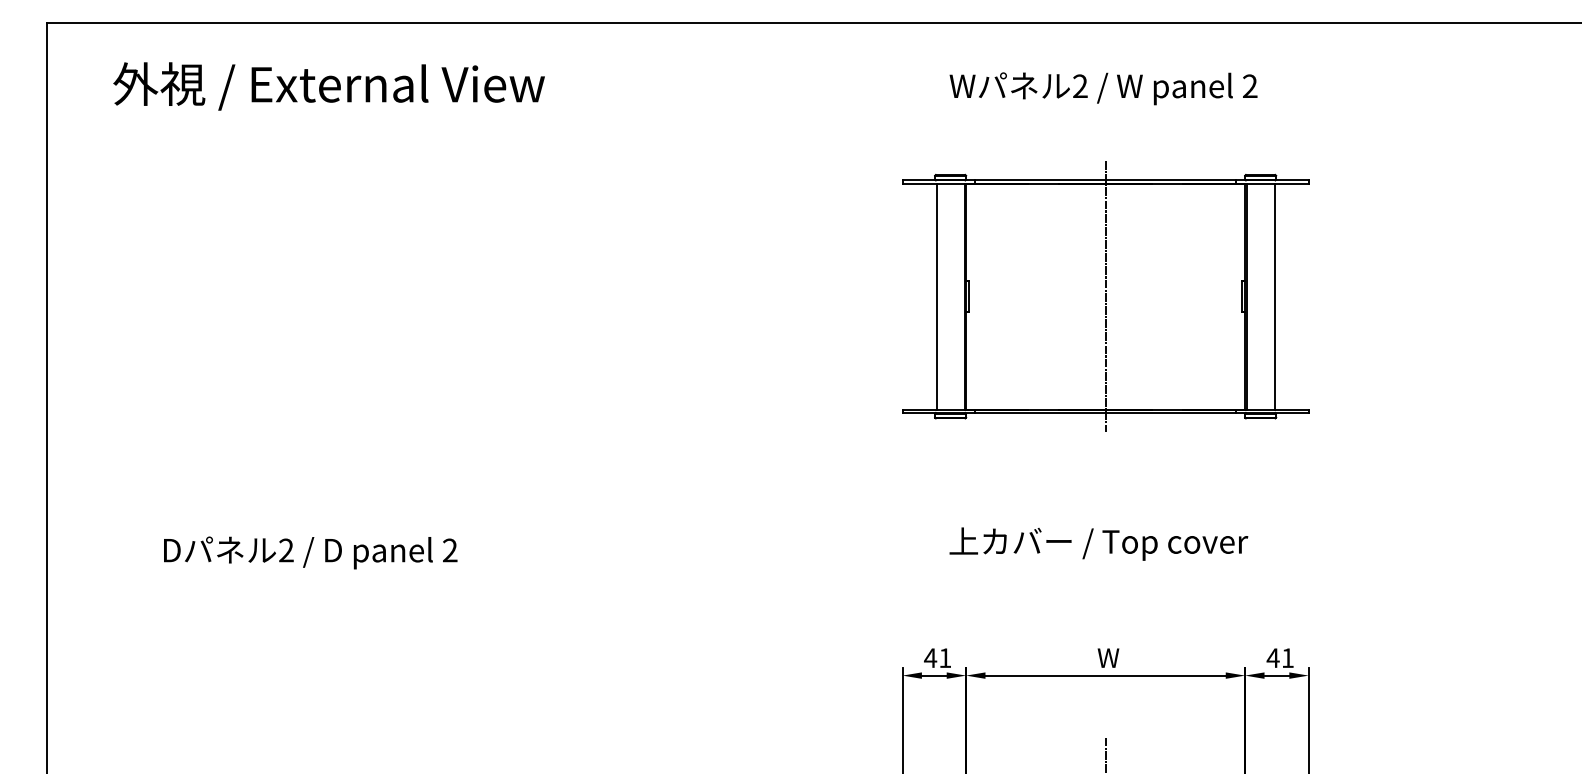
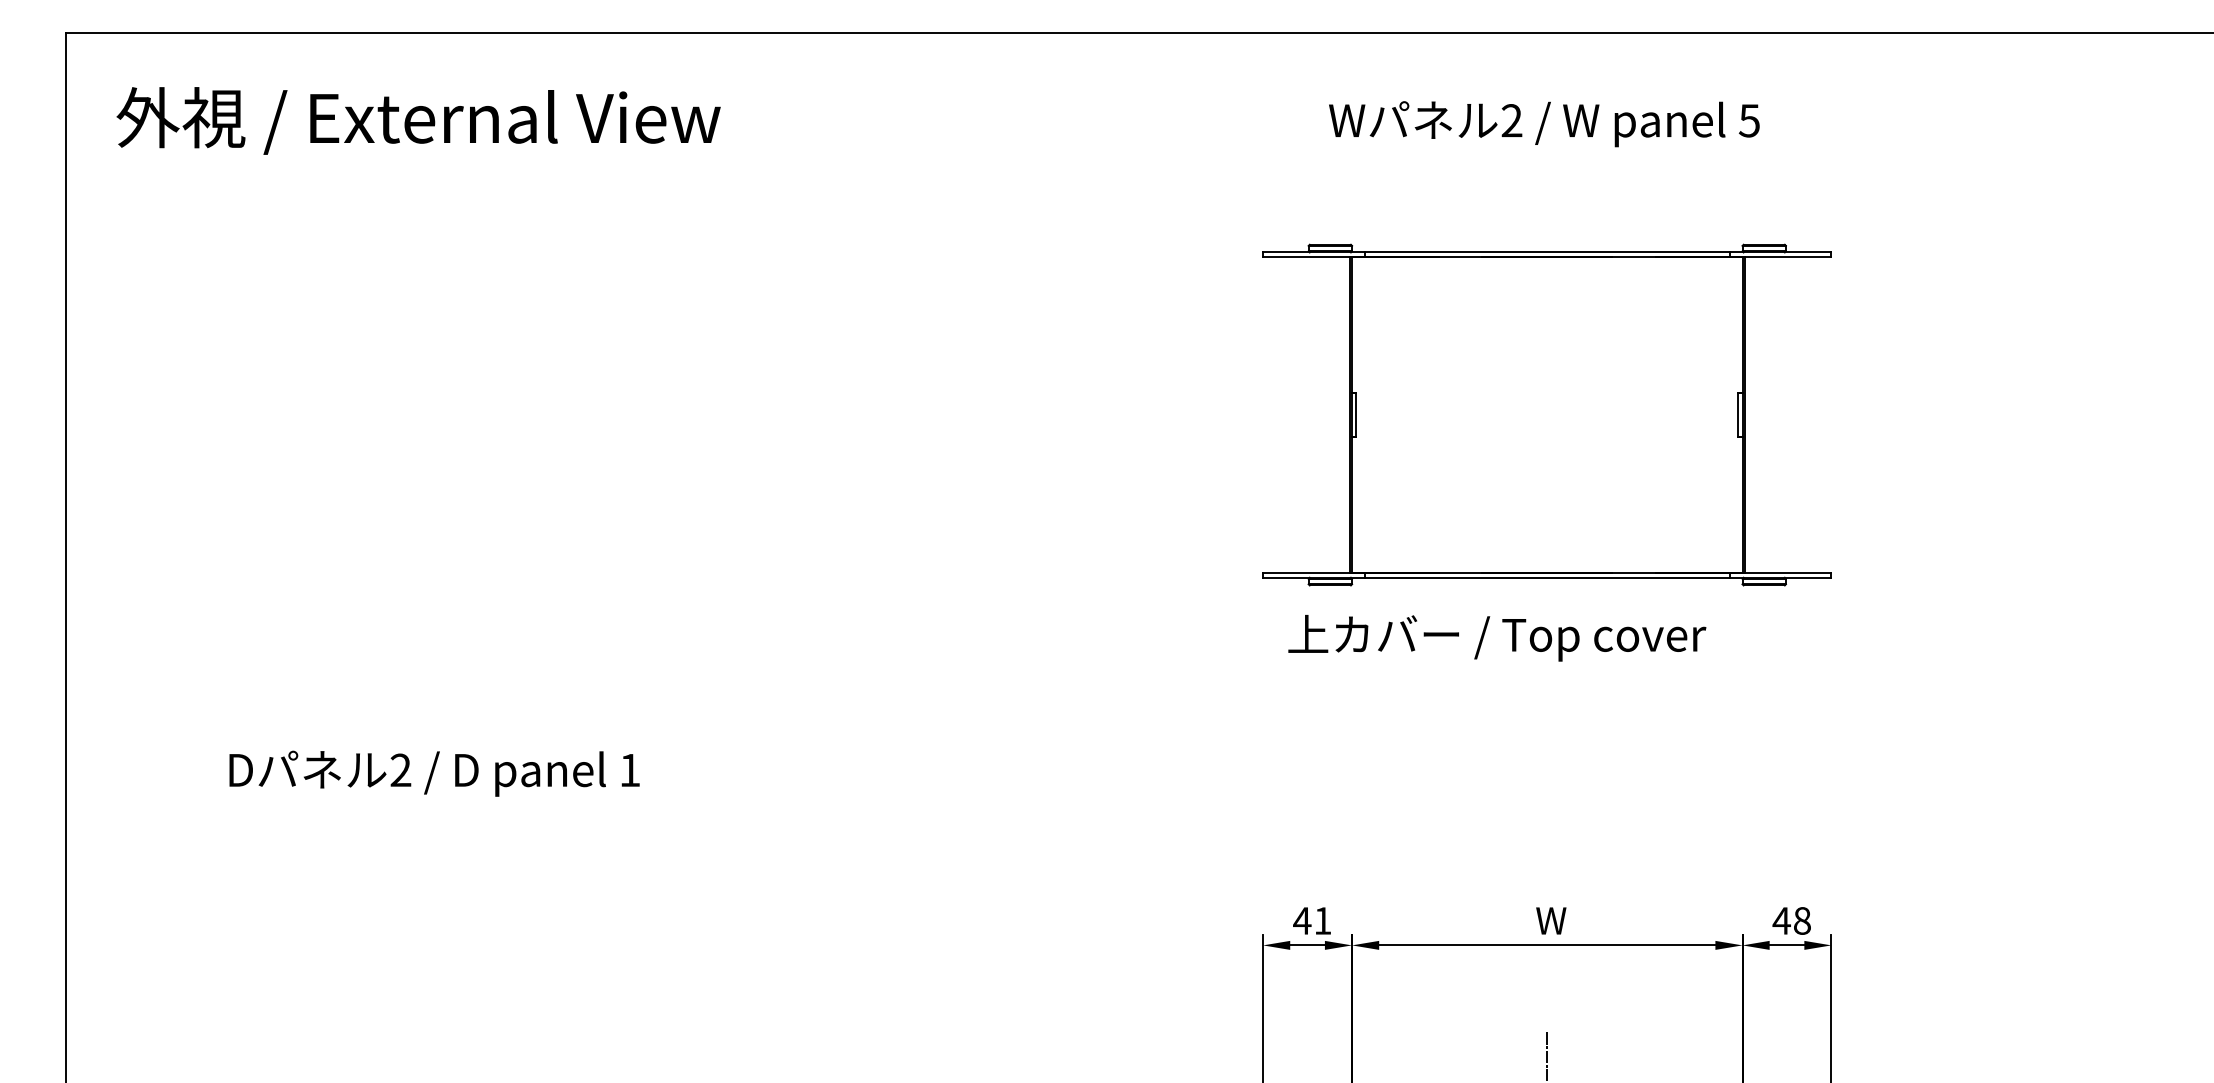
text: (328, 86) -> (417, 120), moved
text: (1249, 86) -> (1748, 120), 2 -> 5
line: (936, 296) -> (1310, 414), removed
line: (1105, 296) -> (1547, 414), removed
line: (1274, 296) -> (1783, 414), removed
text: (1098, 543) -> (1496, 637), moved
text: (450, 550) -> (630, 770), 2 -> 1
text: (1287, 658) -> (1801, 921), 41 -> 48

